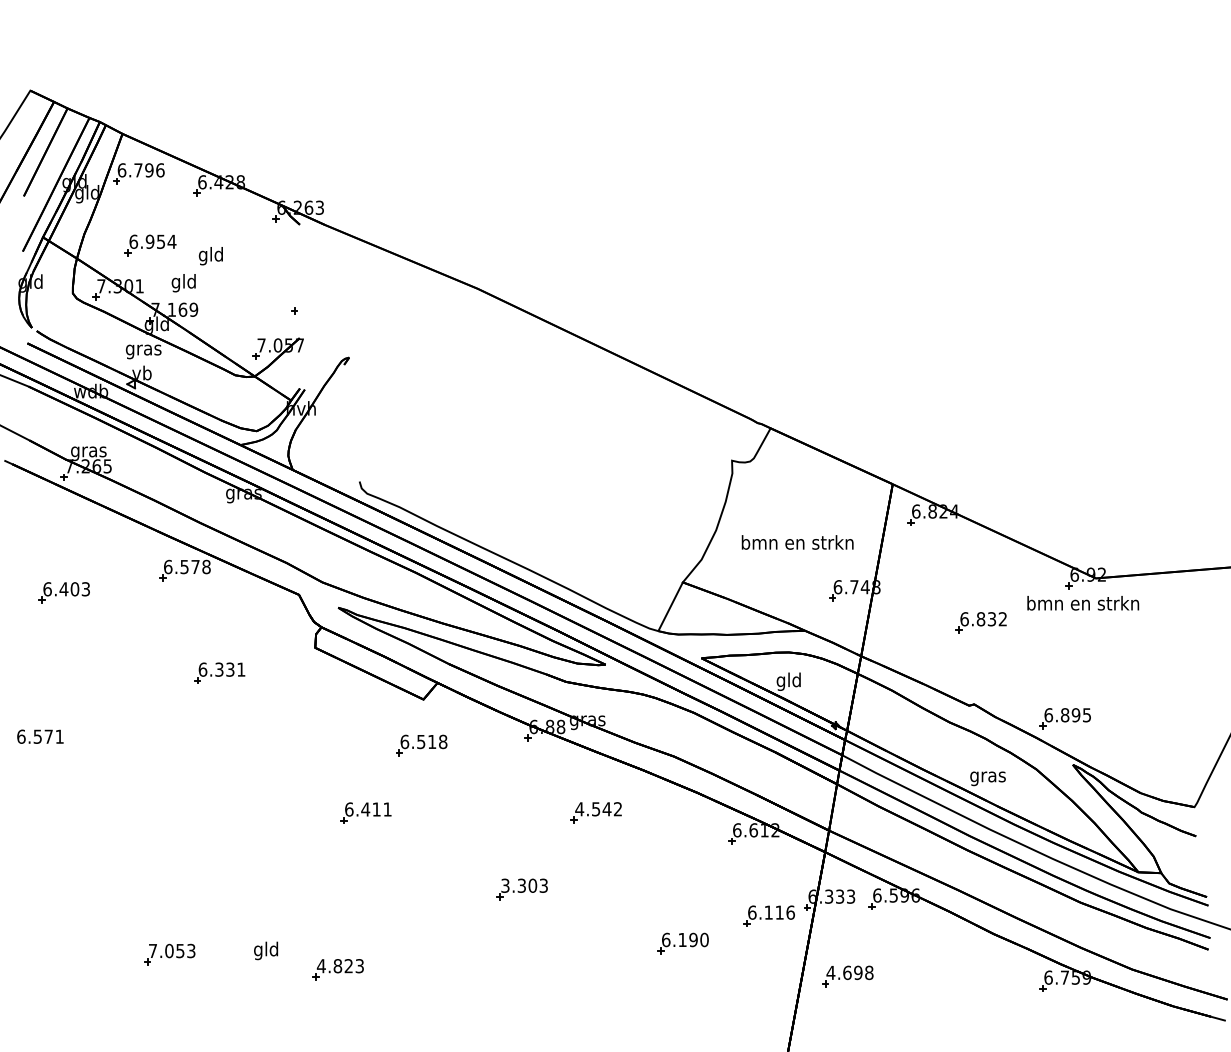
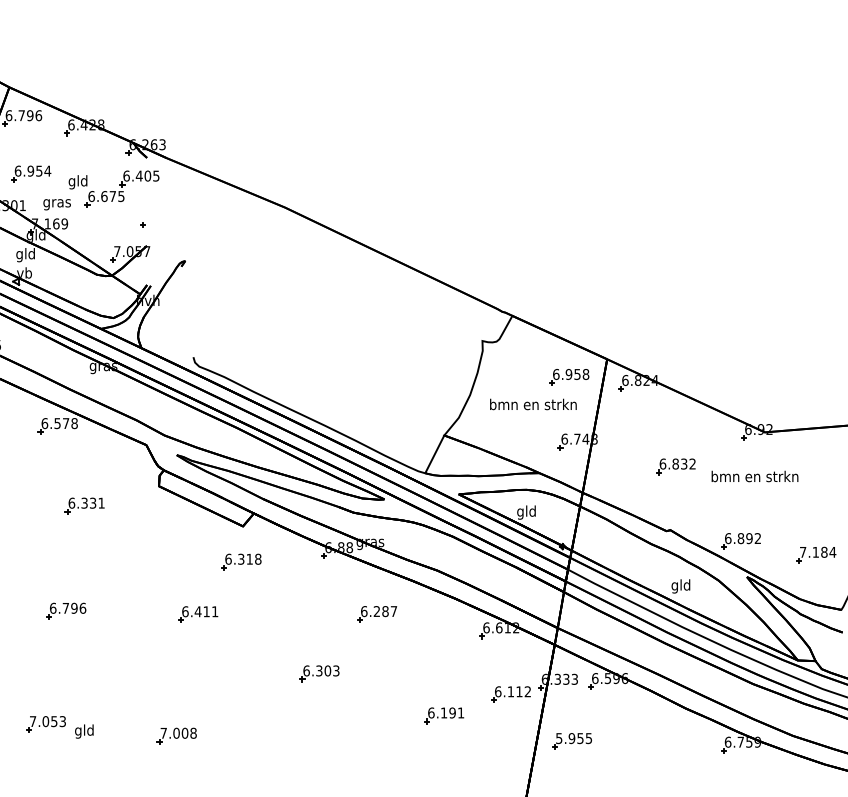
part: (267, 264) -> (121, 188), added
text: (183, 283) -> (56, 203), gld -> gras
text: (143, 349) -> (25, 254), gras -> gld
part: (843, 507) -> (568, 377), added
text: (1083, 603) -> (755, 476), moved
text: (1086, 715) -> (757, 538), 6.895 -> 6.892
part: (1161, 736) -> (815, 555), added
text: (421, 741) -> (241, 558), 6.518 -> 6.318
text: (987, 776) -> (680, 586), gras -> gld
part: (195, 808) -> (66, 610), added
text: (598, 809) -> (378, 611), 4.542 -> 6.287
text: (505, 885) -> (306, 670), 3.303 -> 6.303
text: (790, 912) -> (527, 691), 6.116 -> 6.112
text: (704, 939) -> (461, 712), 6.190 -> 6.191
text: (265, 950) -> (83, 731), moved
text: (340, 966) -> (178, 733), 4.823 -> 7.008
text: (849, 972) -> (573, 738), 4.698 -> 5.955

